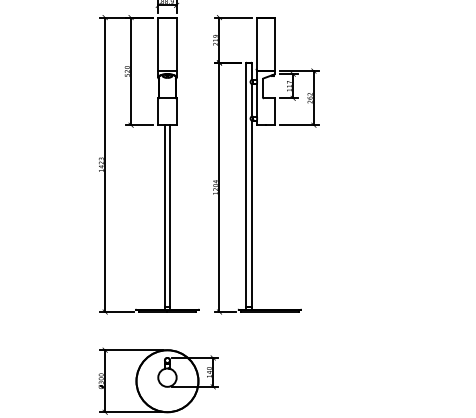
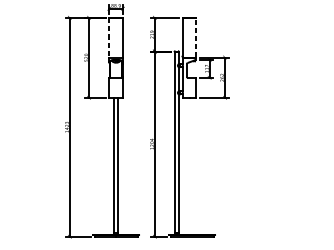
line: (158, 44) -> (109, 37), solid -> dashed
line: (275, 44) -> (196, 37), solid -> dashed

